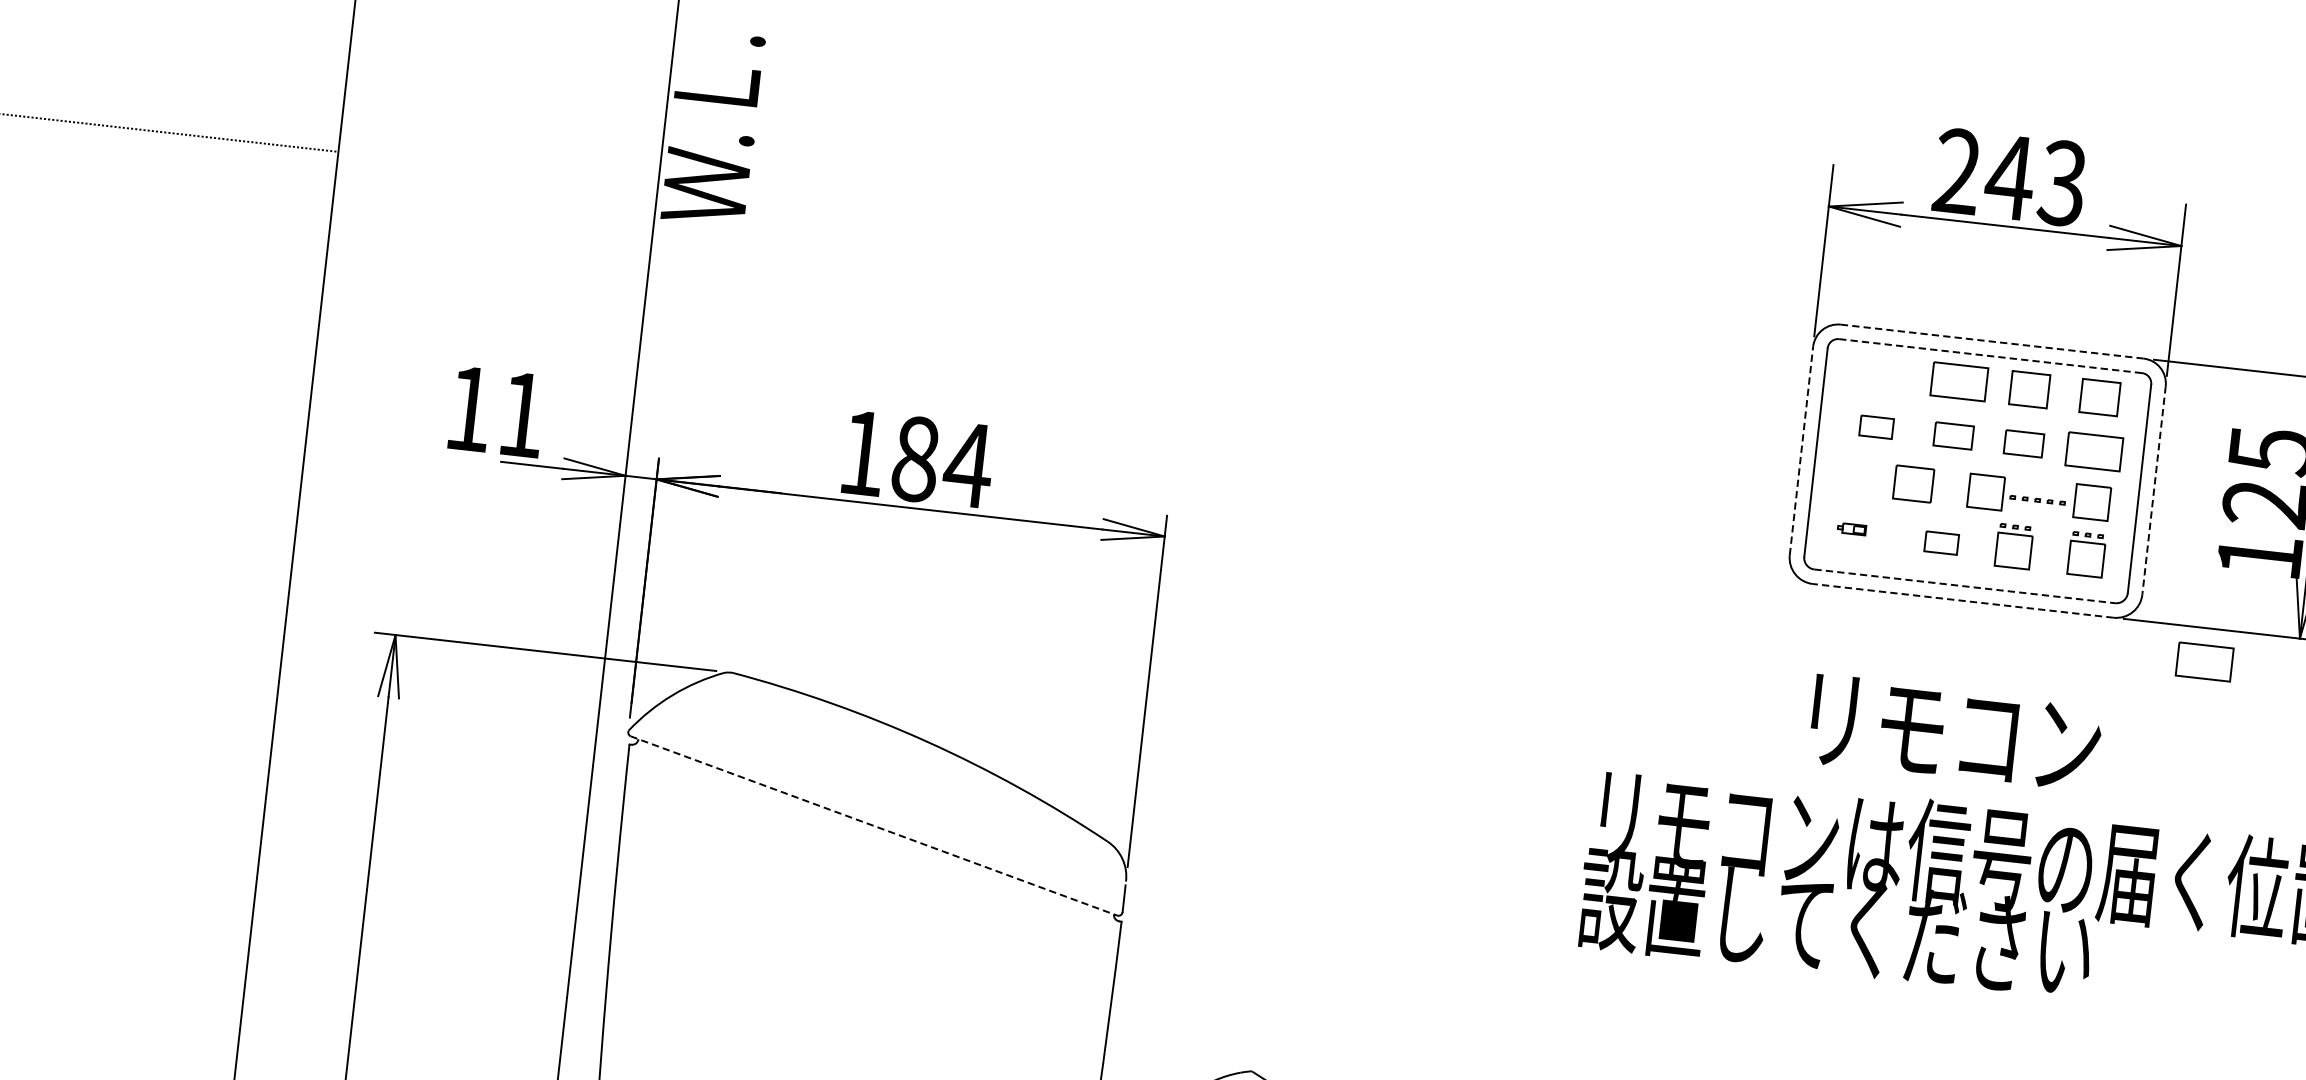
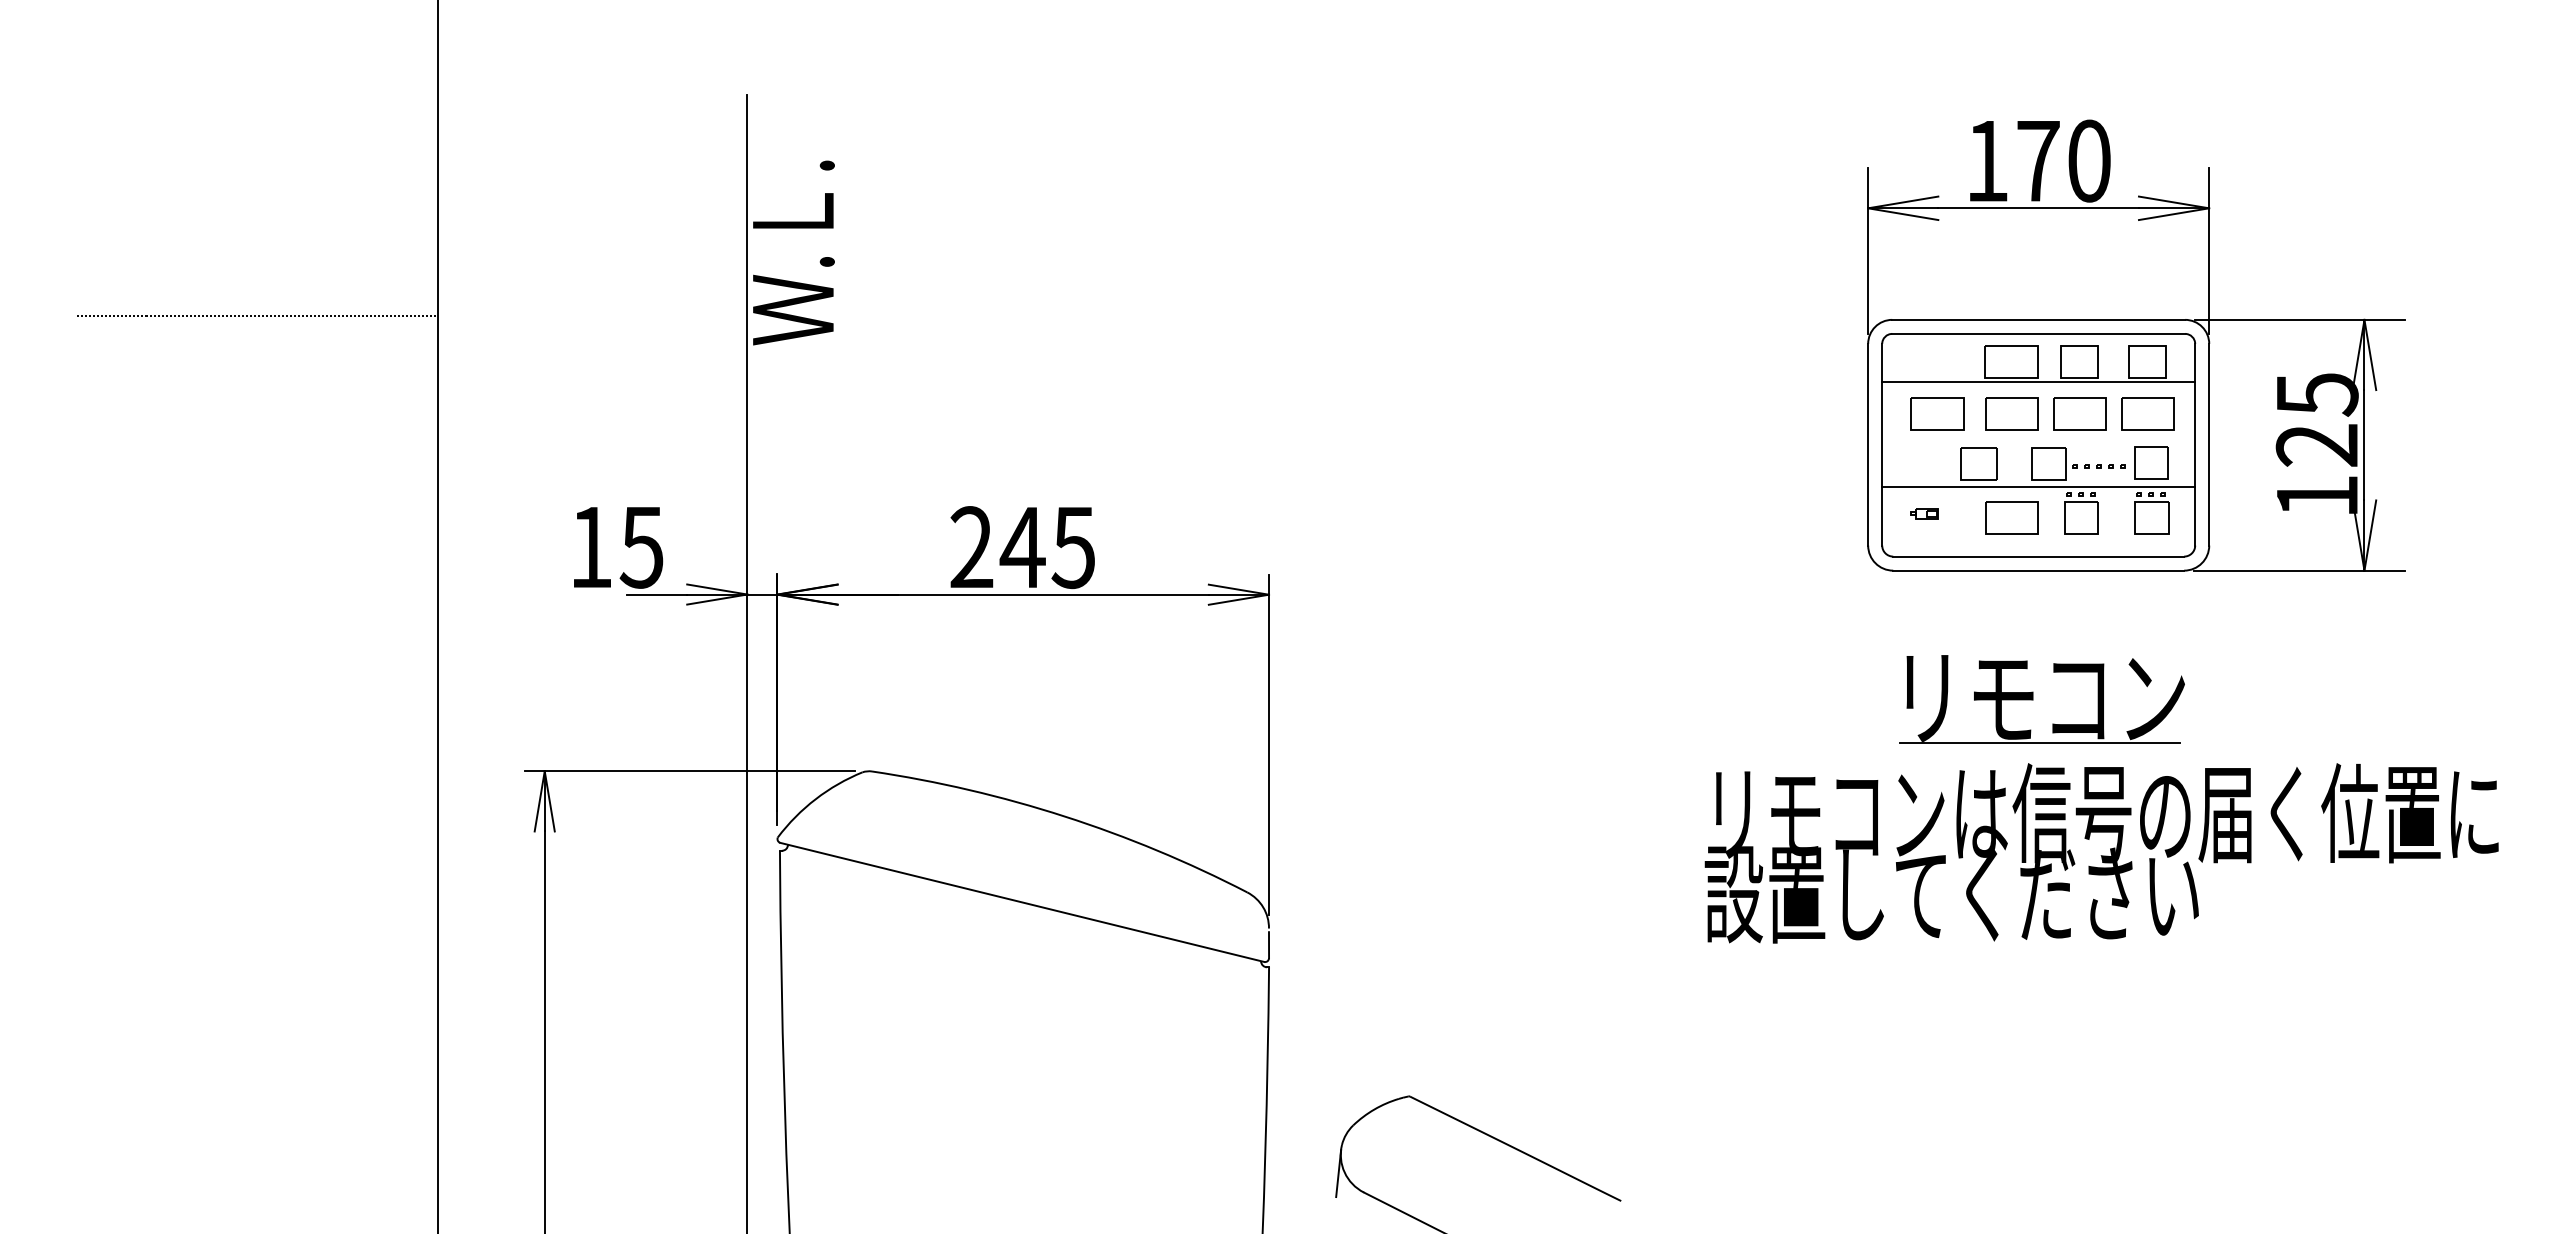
text: (2010, 176) -> (2038, 160), 243 -> 170
line: (1993, 341) -> (2039, 319), dashed -> solid
line: (1990, 355) -> (2038, 333), dashed -> solid
line: (1984, 406) -> (2038, 382), added
text: (521, 414) -> (641, 547), 11 -> 15
part: (1876, 426) -> (1937, 413), size x1.67
part: (1953, 435) -> (2011, 413), size x1.43
part: (2023, 443) -> (2079, 413), size x1.43
line: (1801, 450) -> (1868, 444), dashed -> solid
text: (916, 459) -> (1023, 547), 184 -> 245
line: (2154, 490) -> (2209, 444), dashed -> solid
line: (1972, 514) -> (2038, 487), added
part: (1941, 542) -> (2011, 517), size x1.67
line: (1965, 586) -> (2039, 556), dashed -> solid
line: (1962, 600) -> (2038, 570), dashed -> solid
part: (2204, 661) -> (2275, 602), removed
line: (1944, 779) -> (2040, 743), added
line: (874, 826) -> (1022, 902), dashed -> solid

